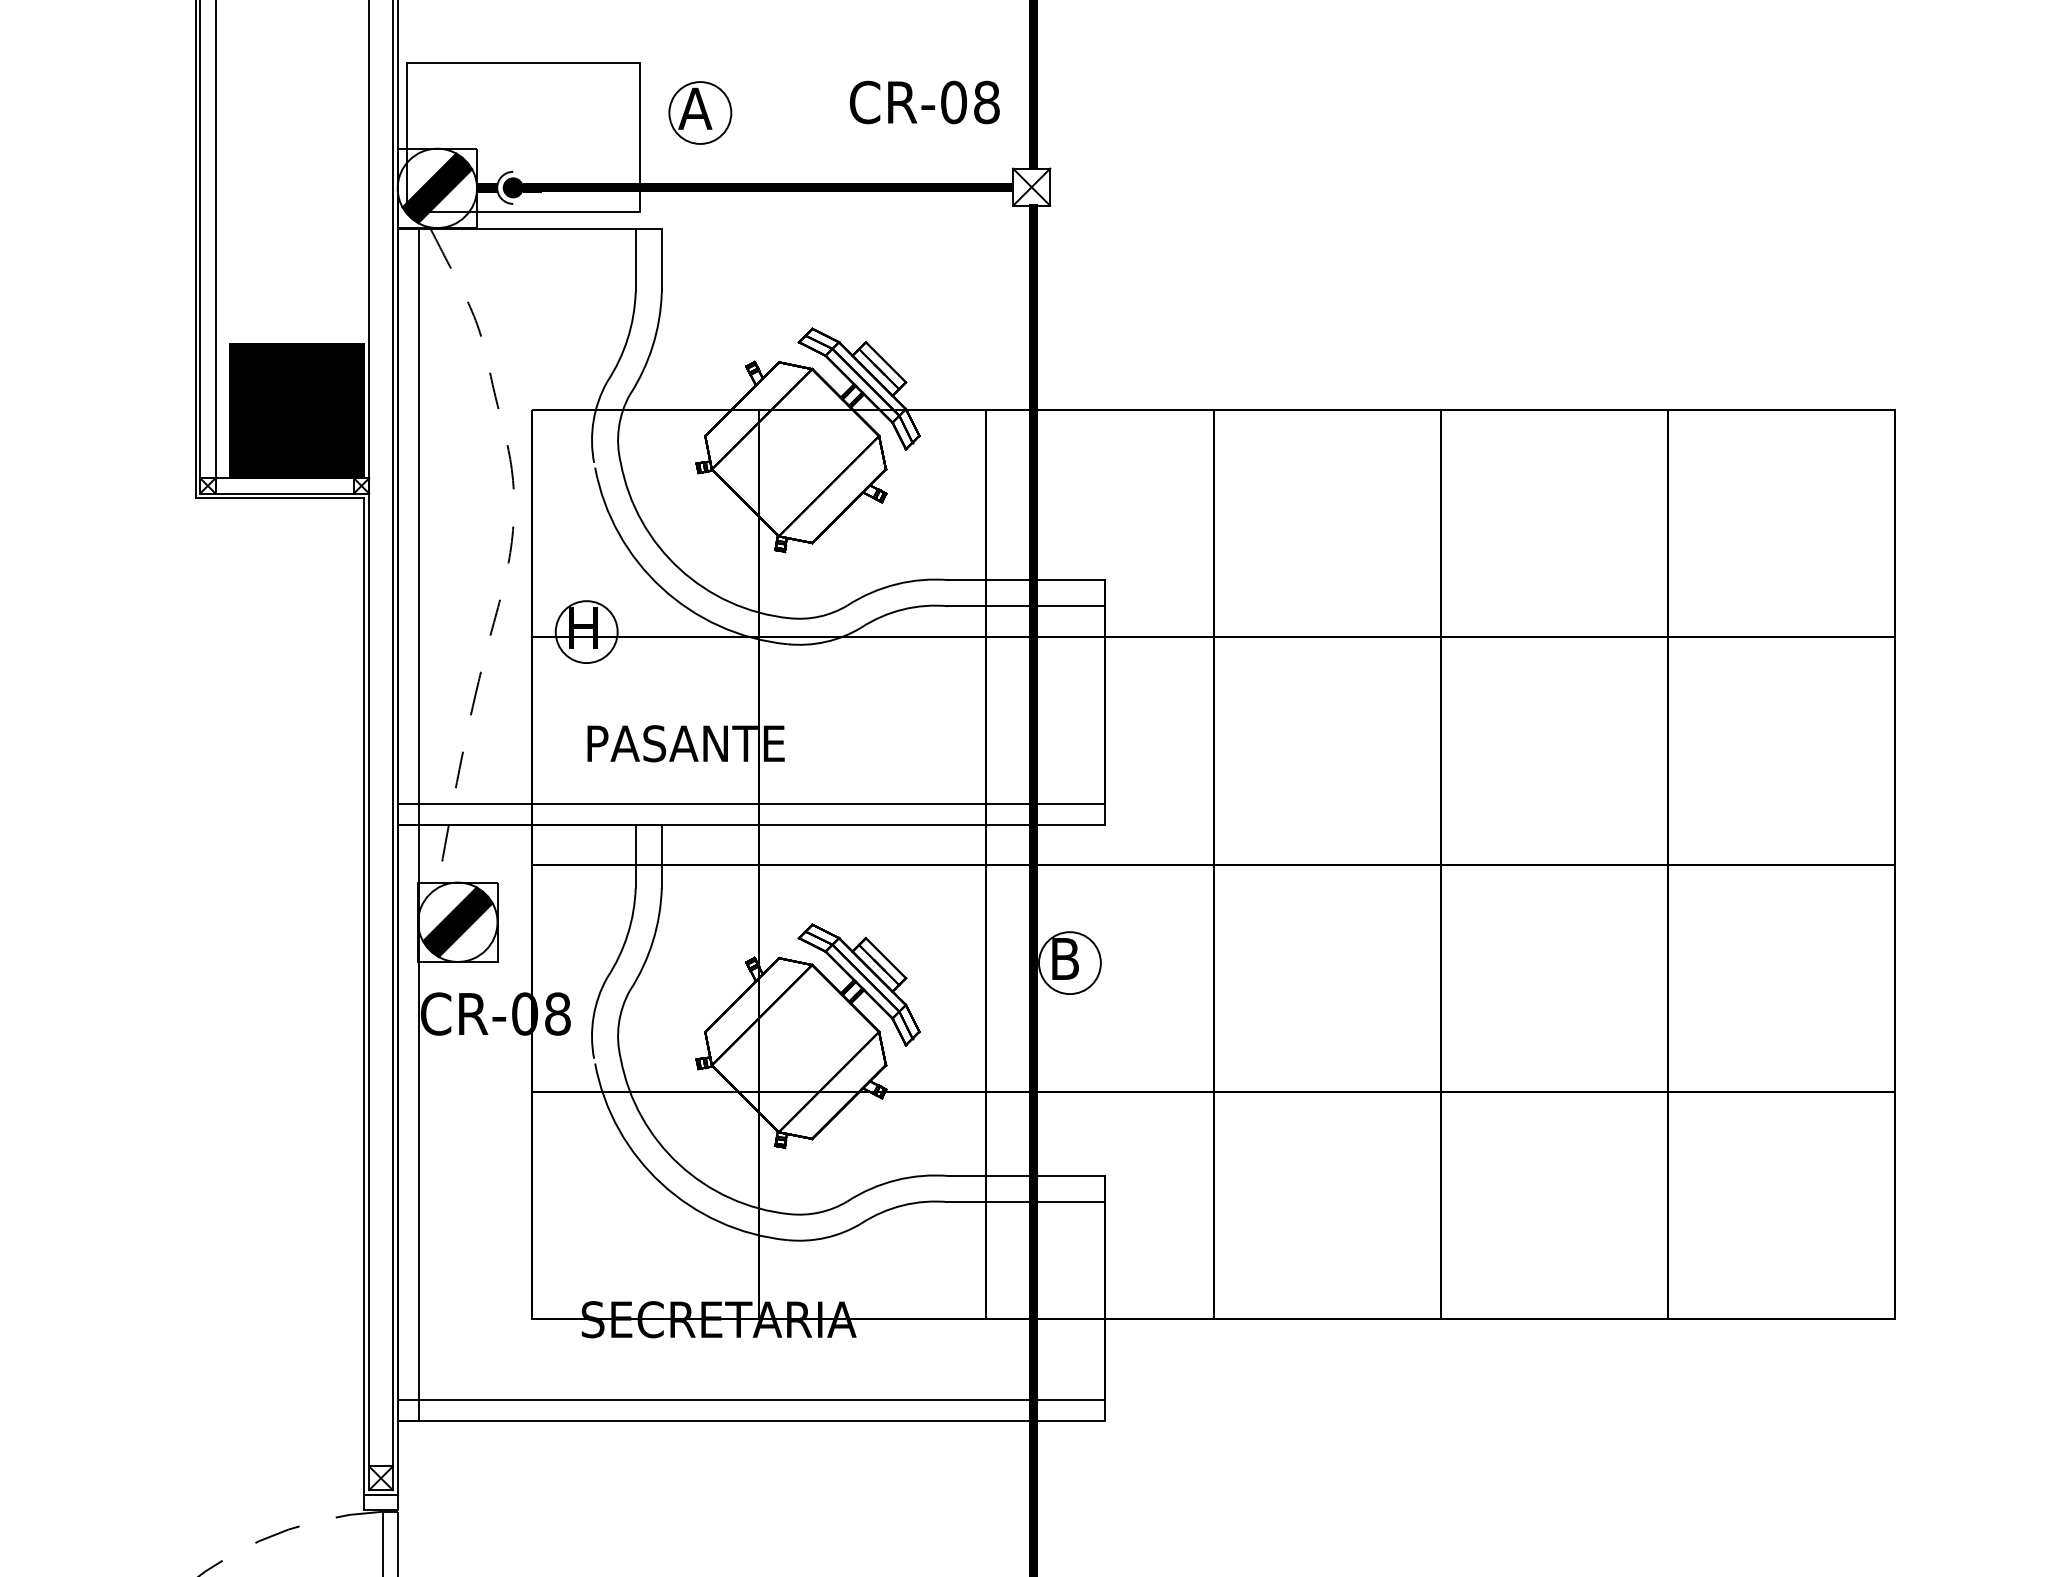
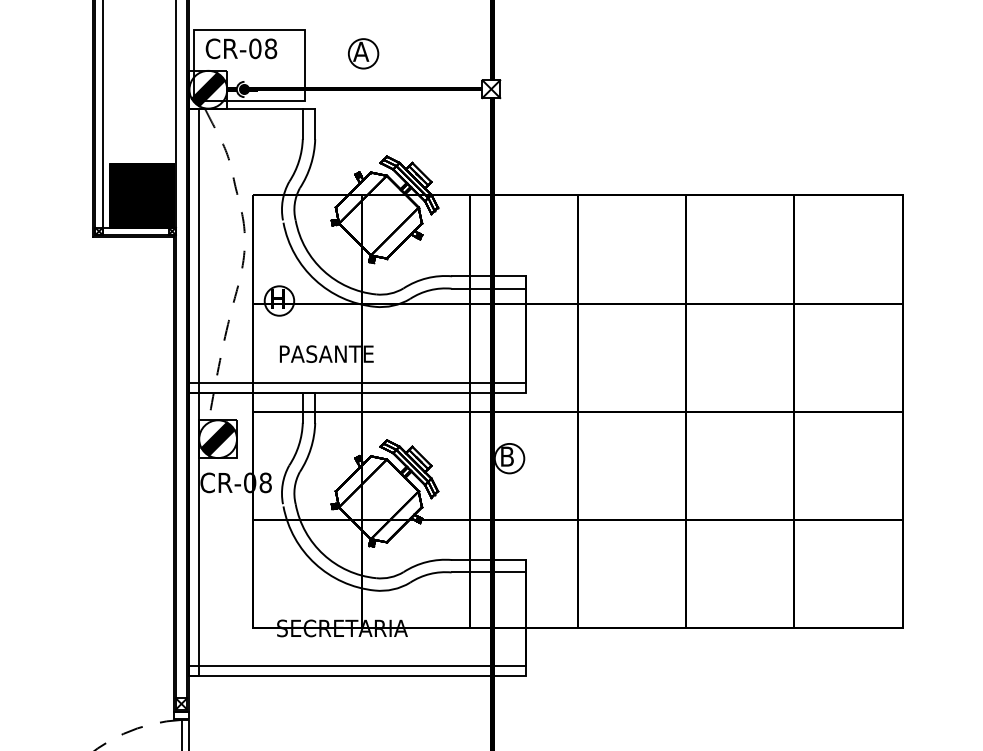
text: (924, 101) -> (241, 48), moved
part: (700, 112) -> (363, 53), moved

